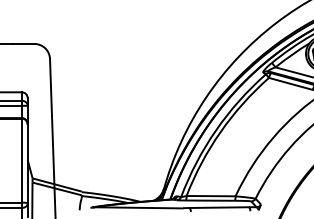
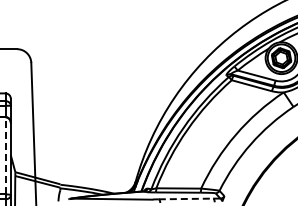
line: (21, 160) -> (5, 155), solid -> dashed
line: (219, 207) -> (186, 198), solid -> dashed

